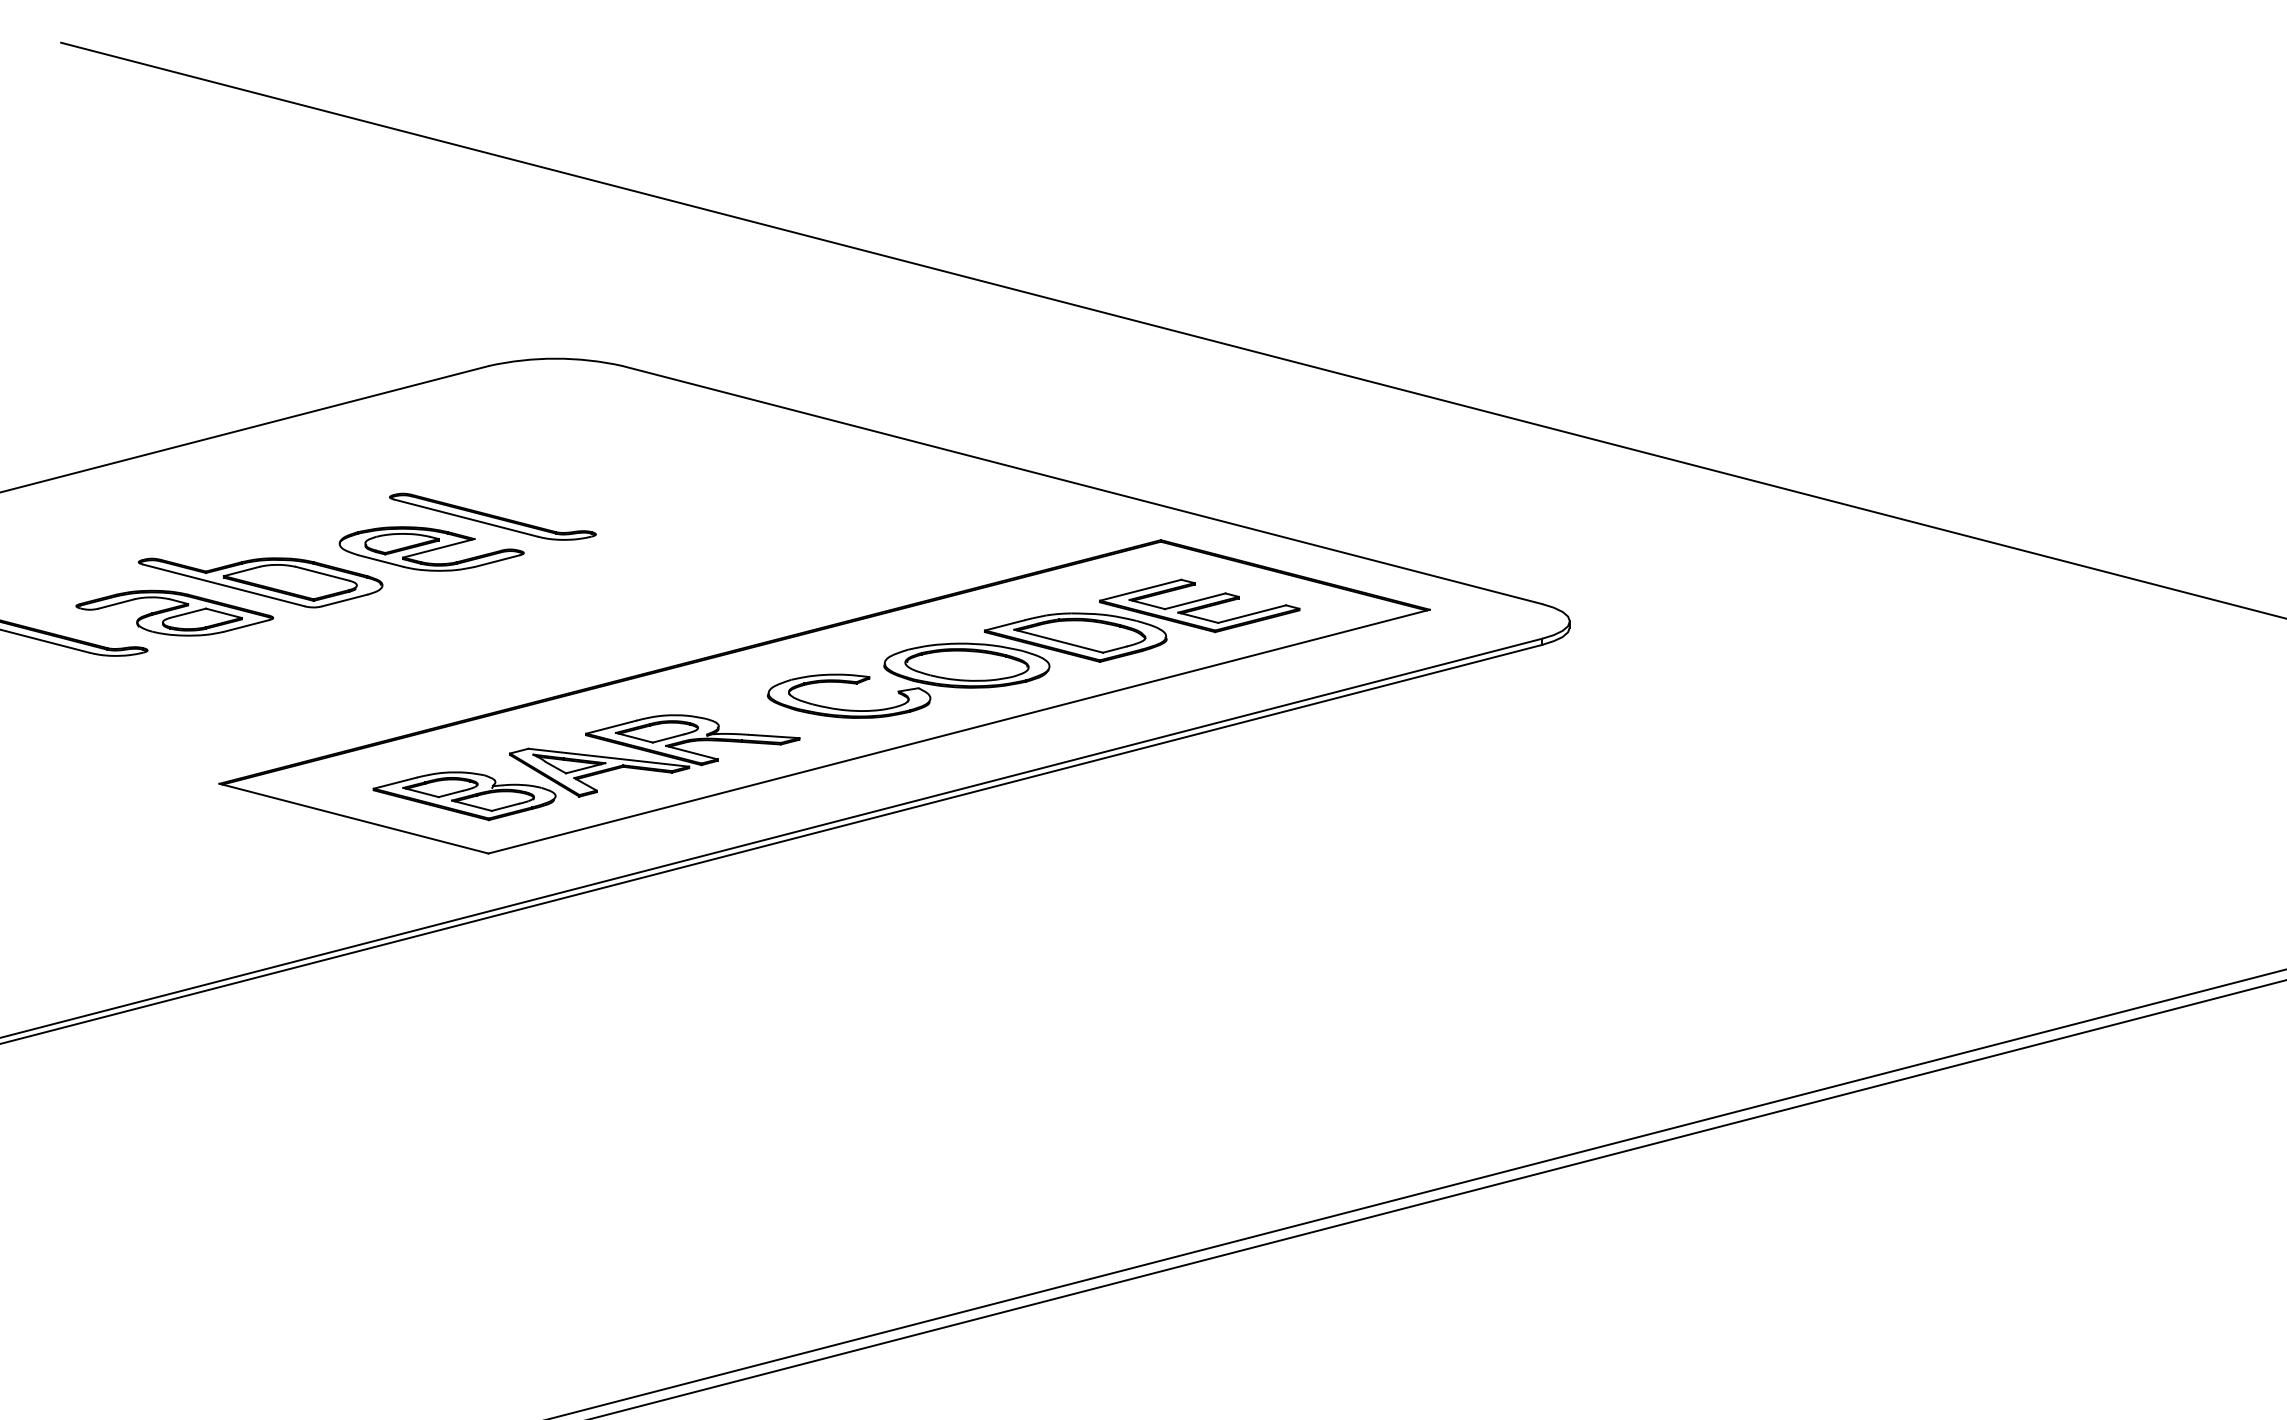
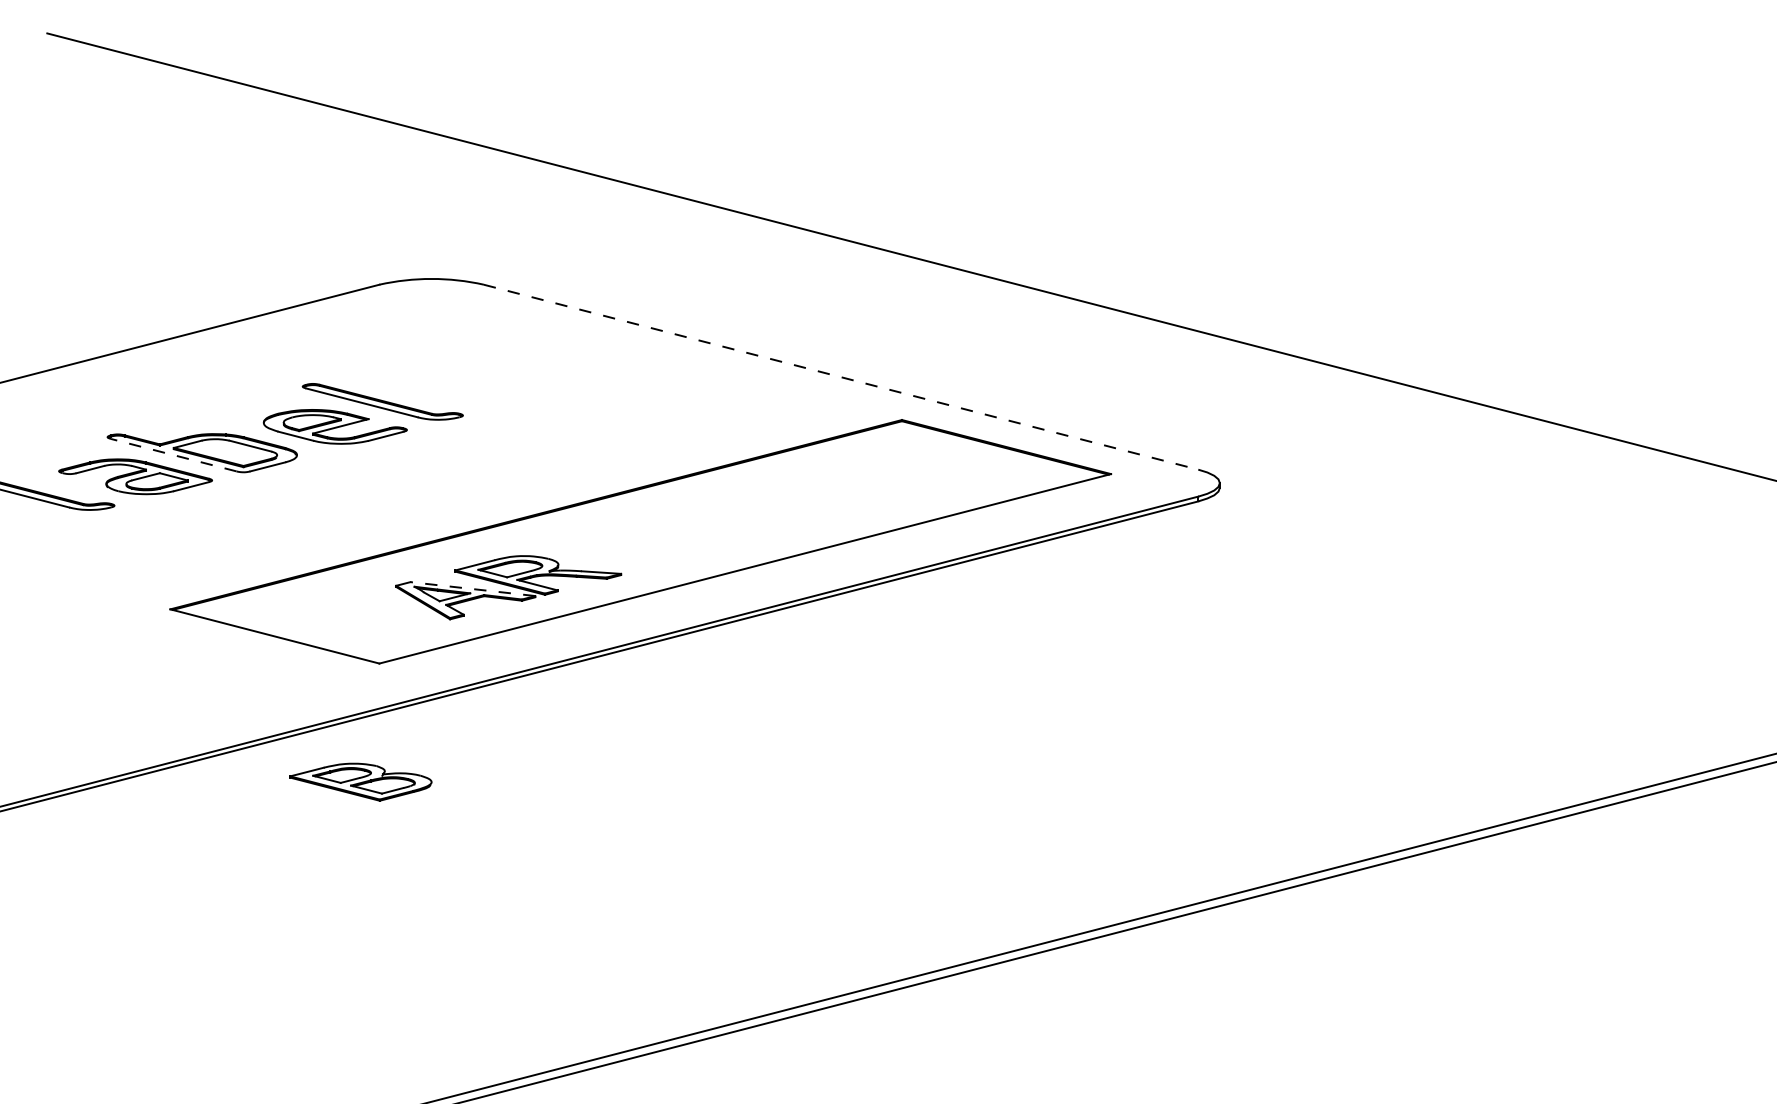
line: (1082, 485) -> (841, 377), solid -> dashed
line: (223, 585) -> (173, 455), solid -> dashed
part: (1033, 648) -> (803, 504), removed
line: (608, 757) -> (472, 588), solid -> dashed
part: (464, 796) -> (360, 782), moved

